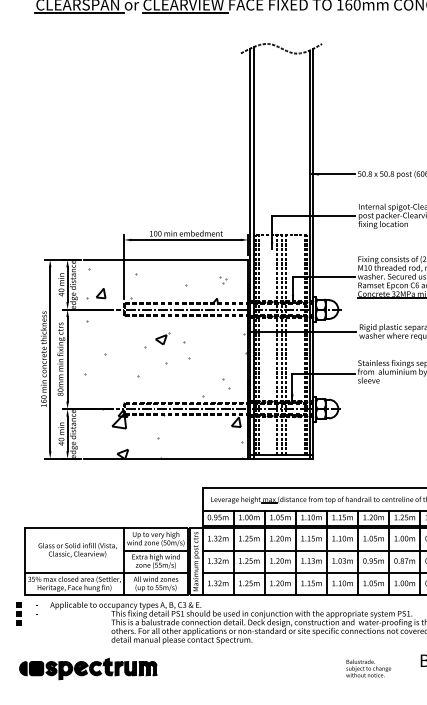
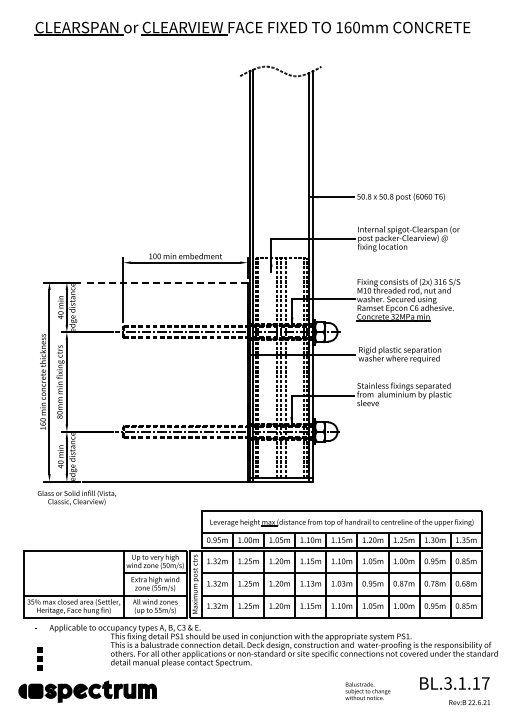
line: (165, 259) -> (164, 282), solid -> dashed
hatch: (166, 363) -> (165, 386), removed
text: (77, 549) -> (76, 497), moved
text: (18, 613) -> (39, 658), moved

